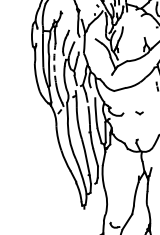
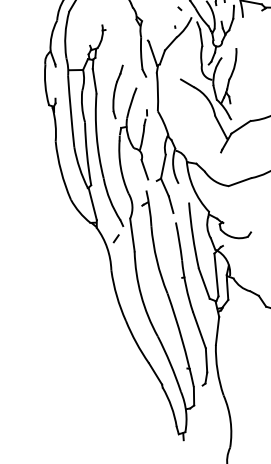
arc: (54, 62) -> (97, 135), dashed -> solid

